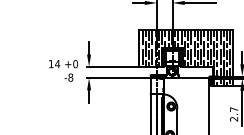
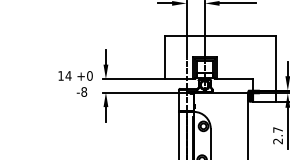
hatch: (184, 58) -> (219, 69), removed

